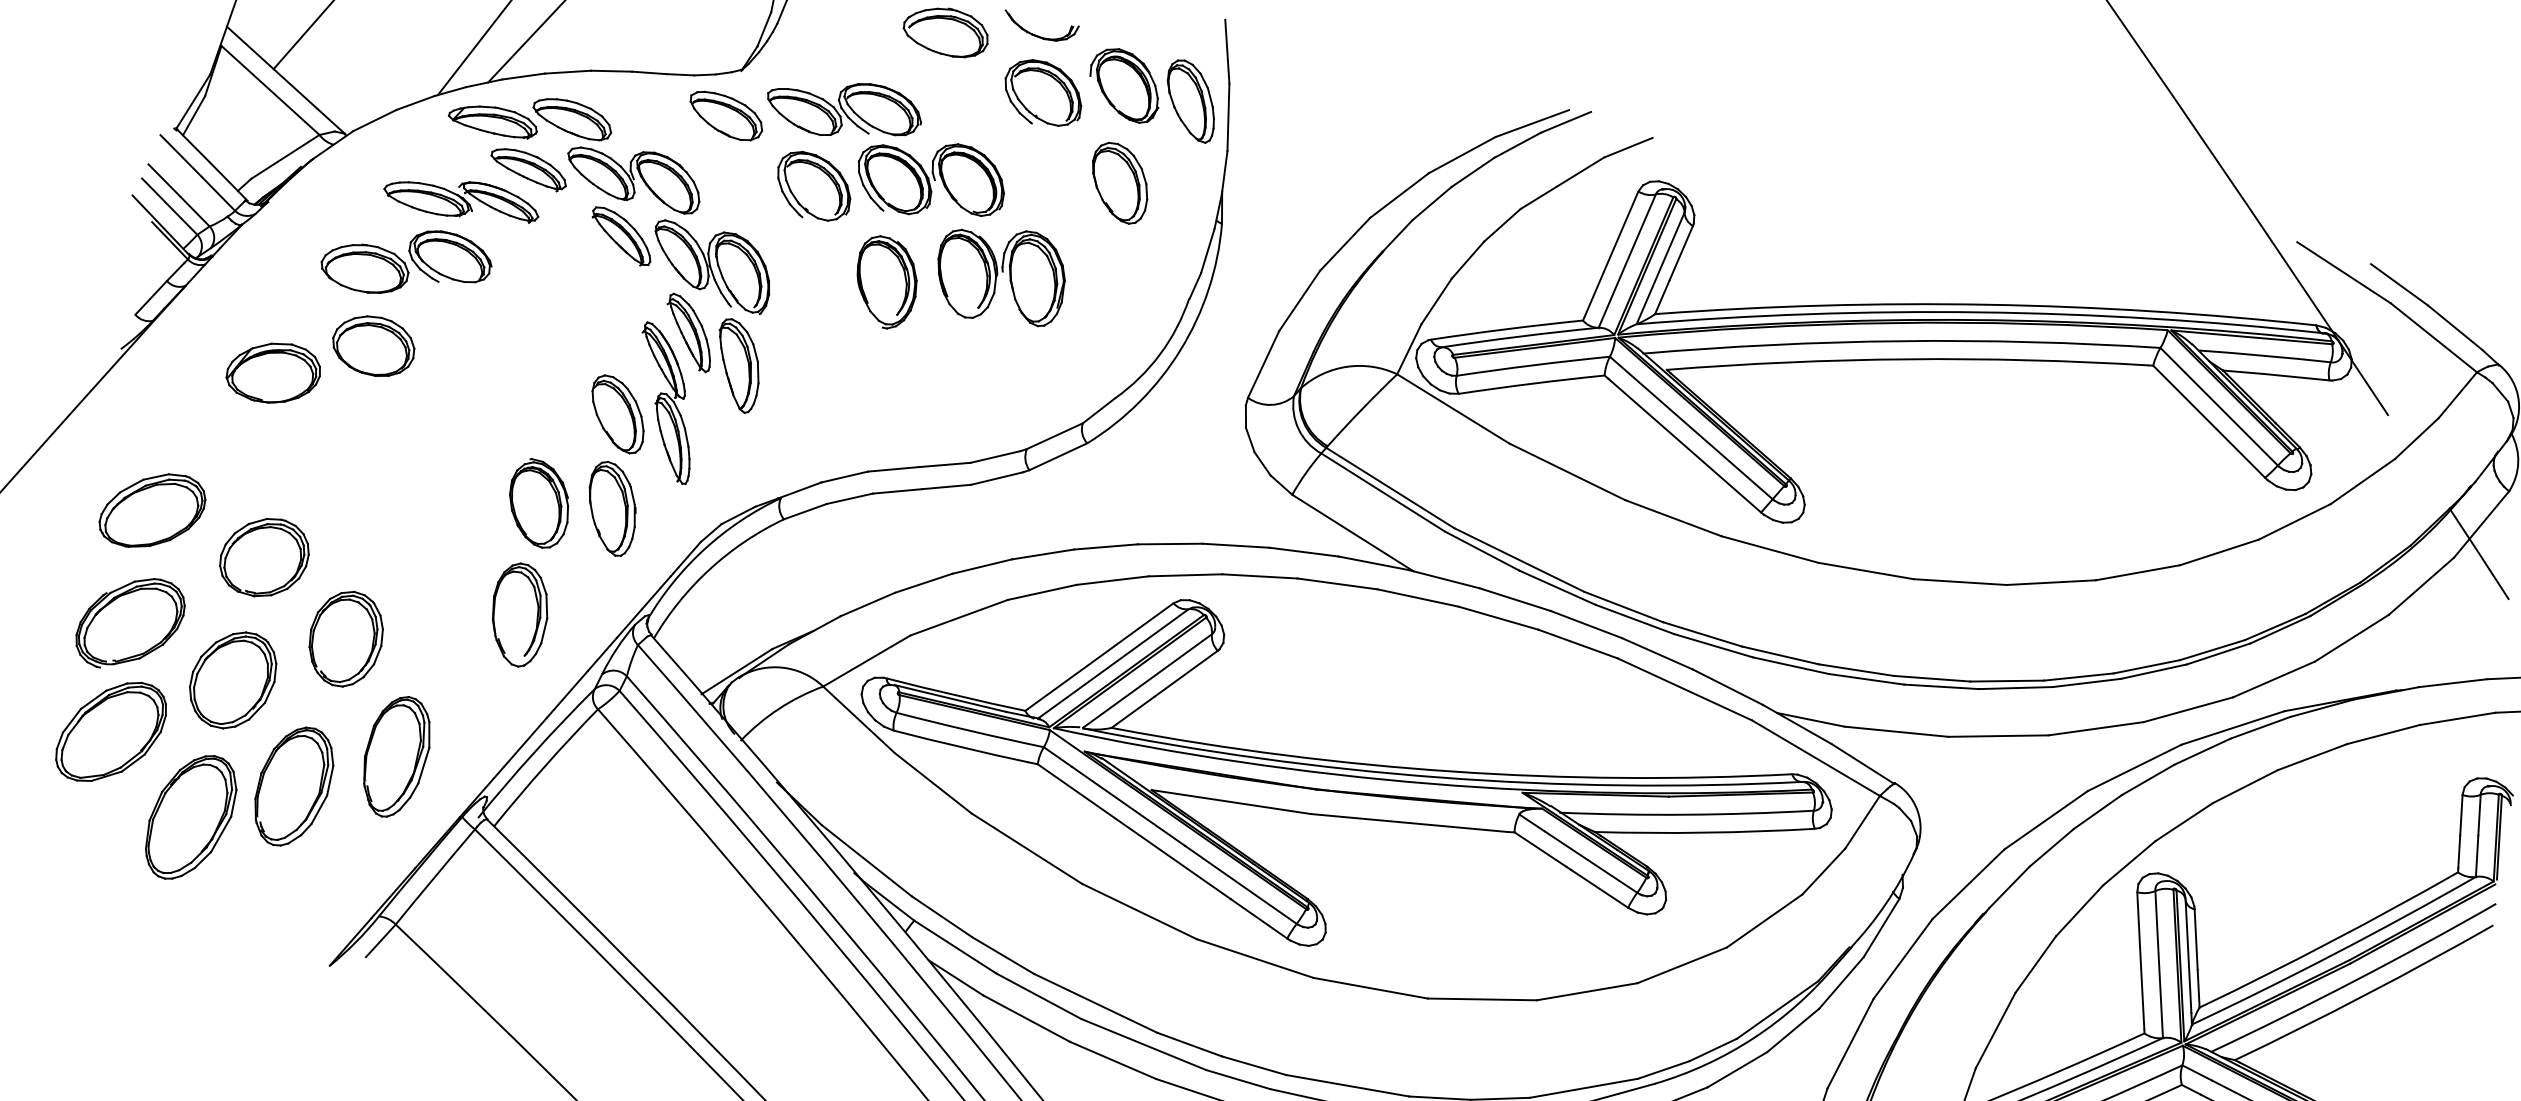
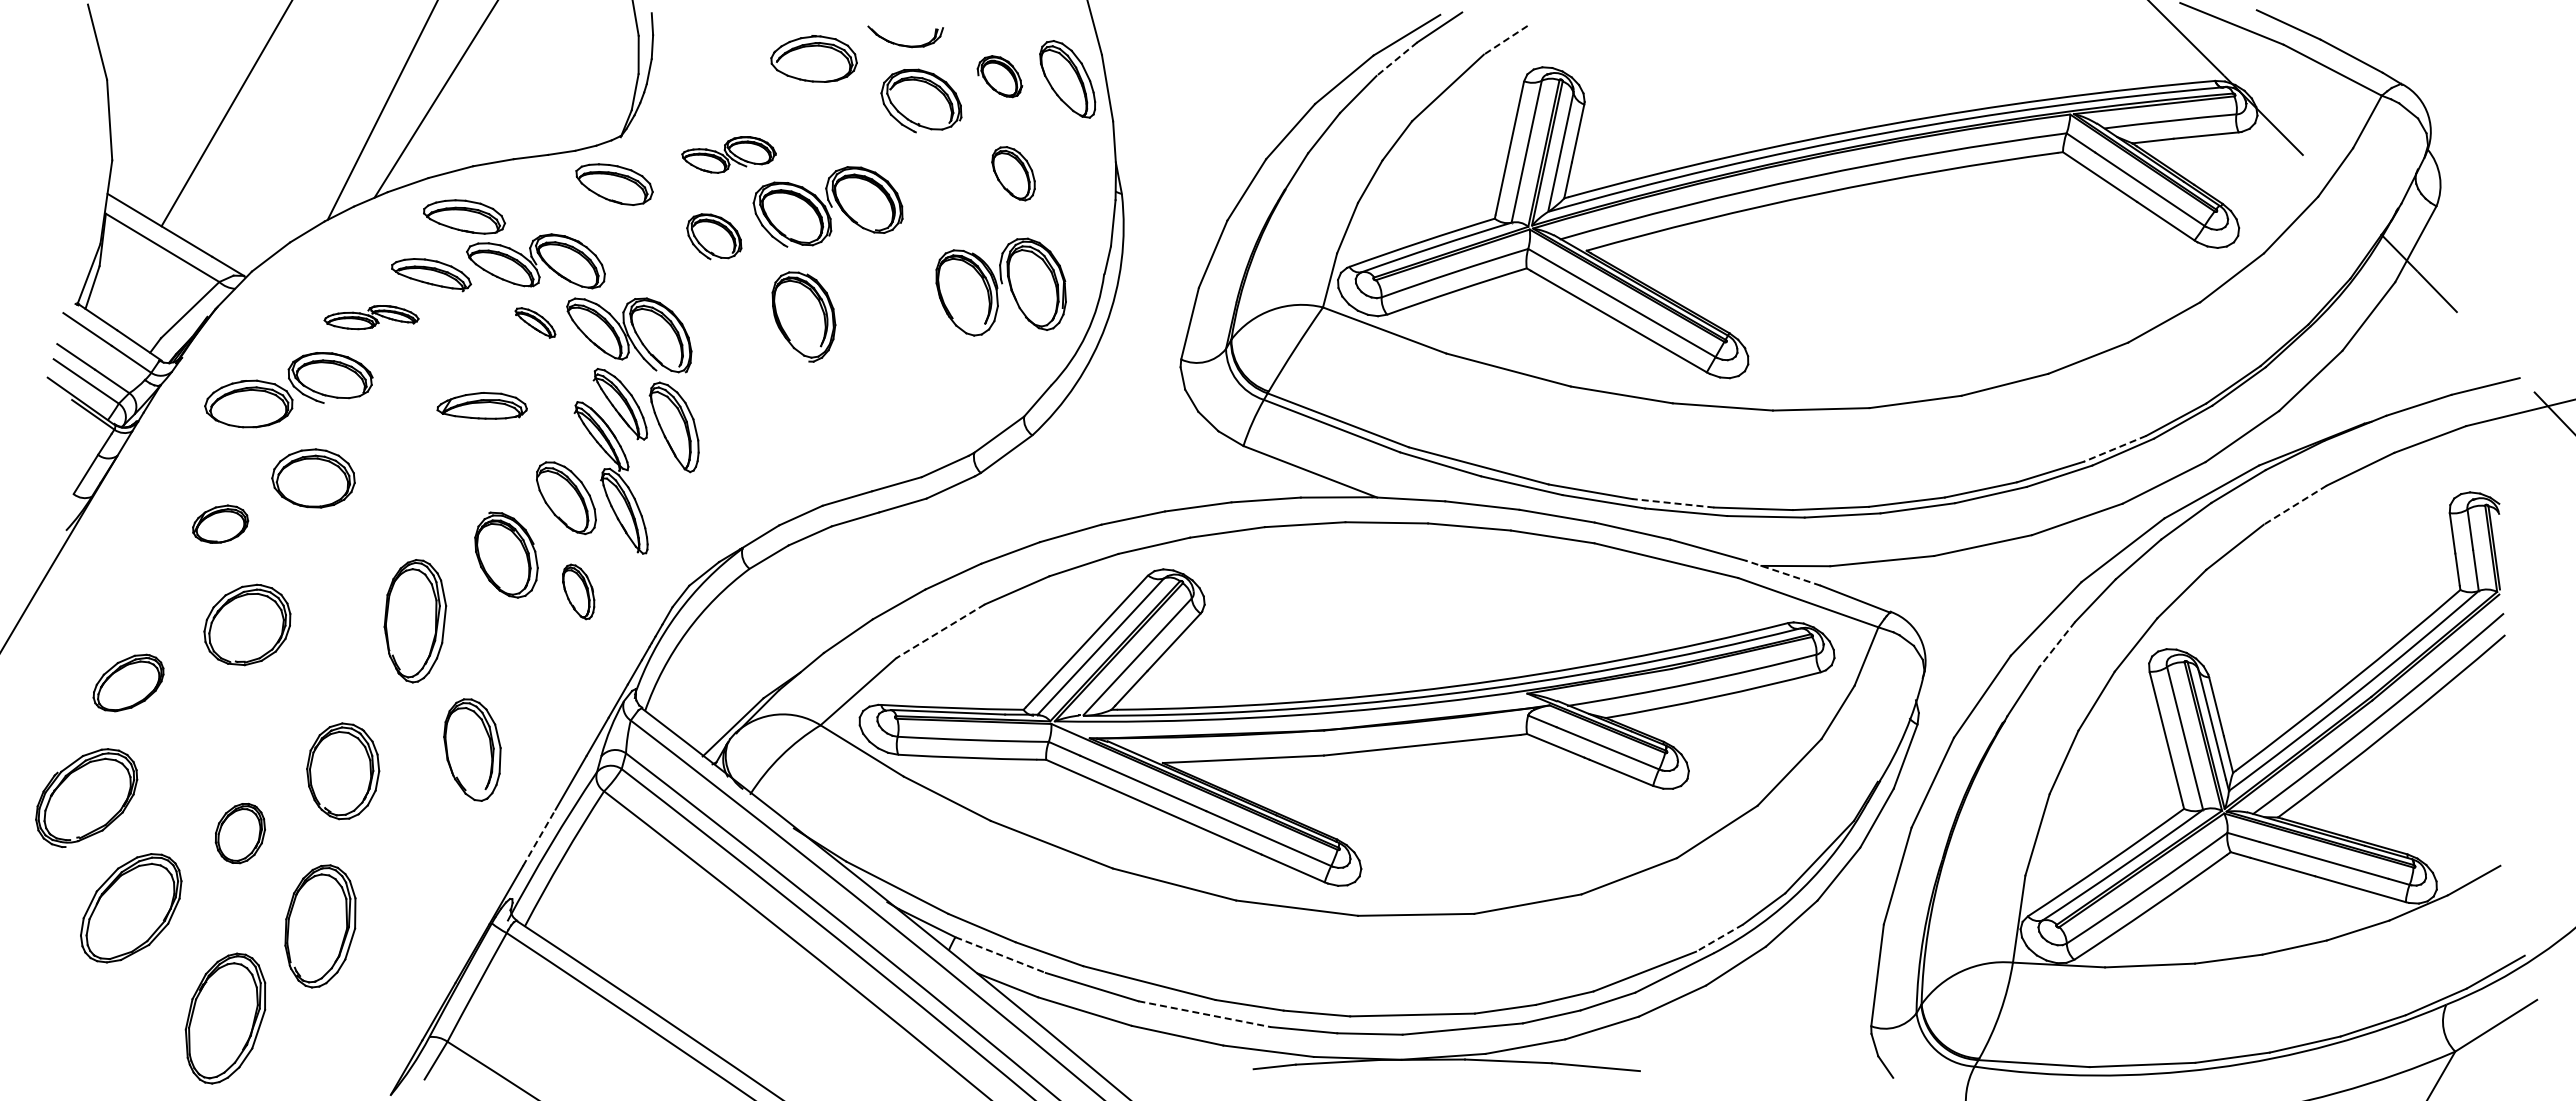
part: (1124, 84) -> (999, 76), size x0.6
part: (843, 108) -> (728, 154), size x0.6
part: (492, 119) -> (481, 405), moved
line: (1517, 145) -> (1396, 59), solid -> dashed
line: (1628, 147) -> (1505, 40), solid -> dashed
part: (1119, 182) -> (1013, 173), size x0.7
part: (813, 186) -> (713, 236), size x0.7
part: (461, 199) -> (371, 317), size x0.6
part: (621, 236) -> (535, 322), size x0.6
part: (406, 262) -> (288, 390), moved
part: (1000, 274) -> (1000, 286), moved
part: (273, 373) -> (220, 524), size x0.6
part: (539, 503) -> (506, 554), moved
part: (611, 508) -> (578, 591), size x0.6
part: (152, 510) -> (128, 682), size x0.7
part: (264, 556) -> (247, 624), moved
part: (519, 614) -> (472, 749), moved
line: (959, 617) -> (940, 631), solid -> dashed
part: (130, 623) -> (86, 798), moved
line: (1701, 634) -> (1672, 503), solid -> dashed
line: (2147, 666) -> (2115, 448), solid -> dashed
part: (233, 680) -> (240, 833), size x0.6
line: (1797, 724) -> (1783, 573), solid -> dashed
line: (525, 742) -> (539, 837), solid -> dashed
part: (396, 757) -> (415, 621), moved
line: (2311, 757) -> (2294, 505), solid -> dashed
part: (190, 817) -> (225, 1018), moved
line: (2051, 848) -> (2056, 645), solid -> dashed
line: (954, 947) -> (1000, 955), solid -> dashed
line: (1144, 1045) -> (1205, 1014), solid -> dashed
line: (1663, 1070) -> (1719, 938), solid -> dashed

